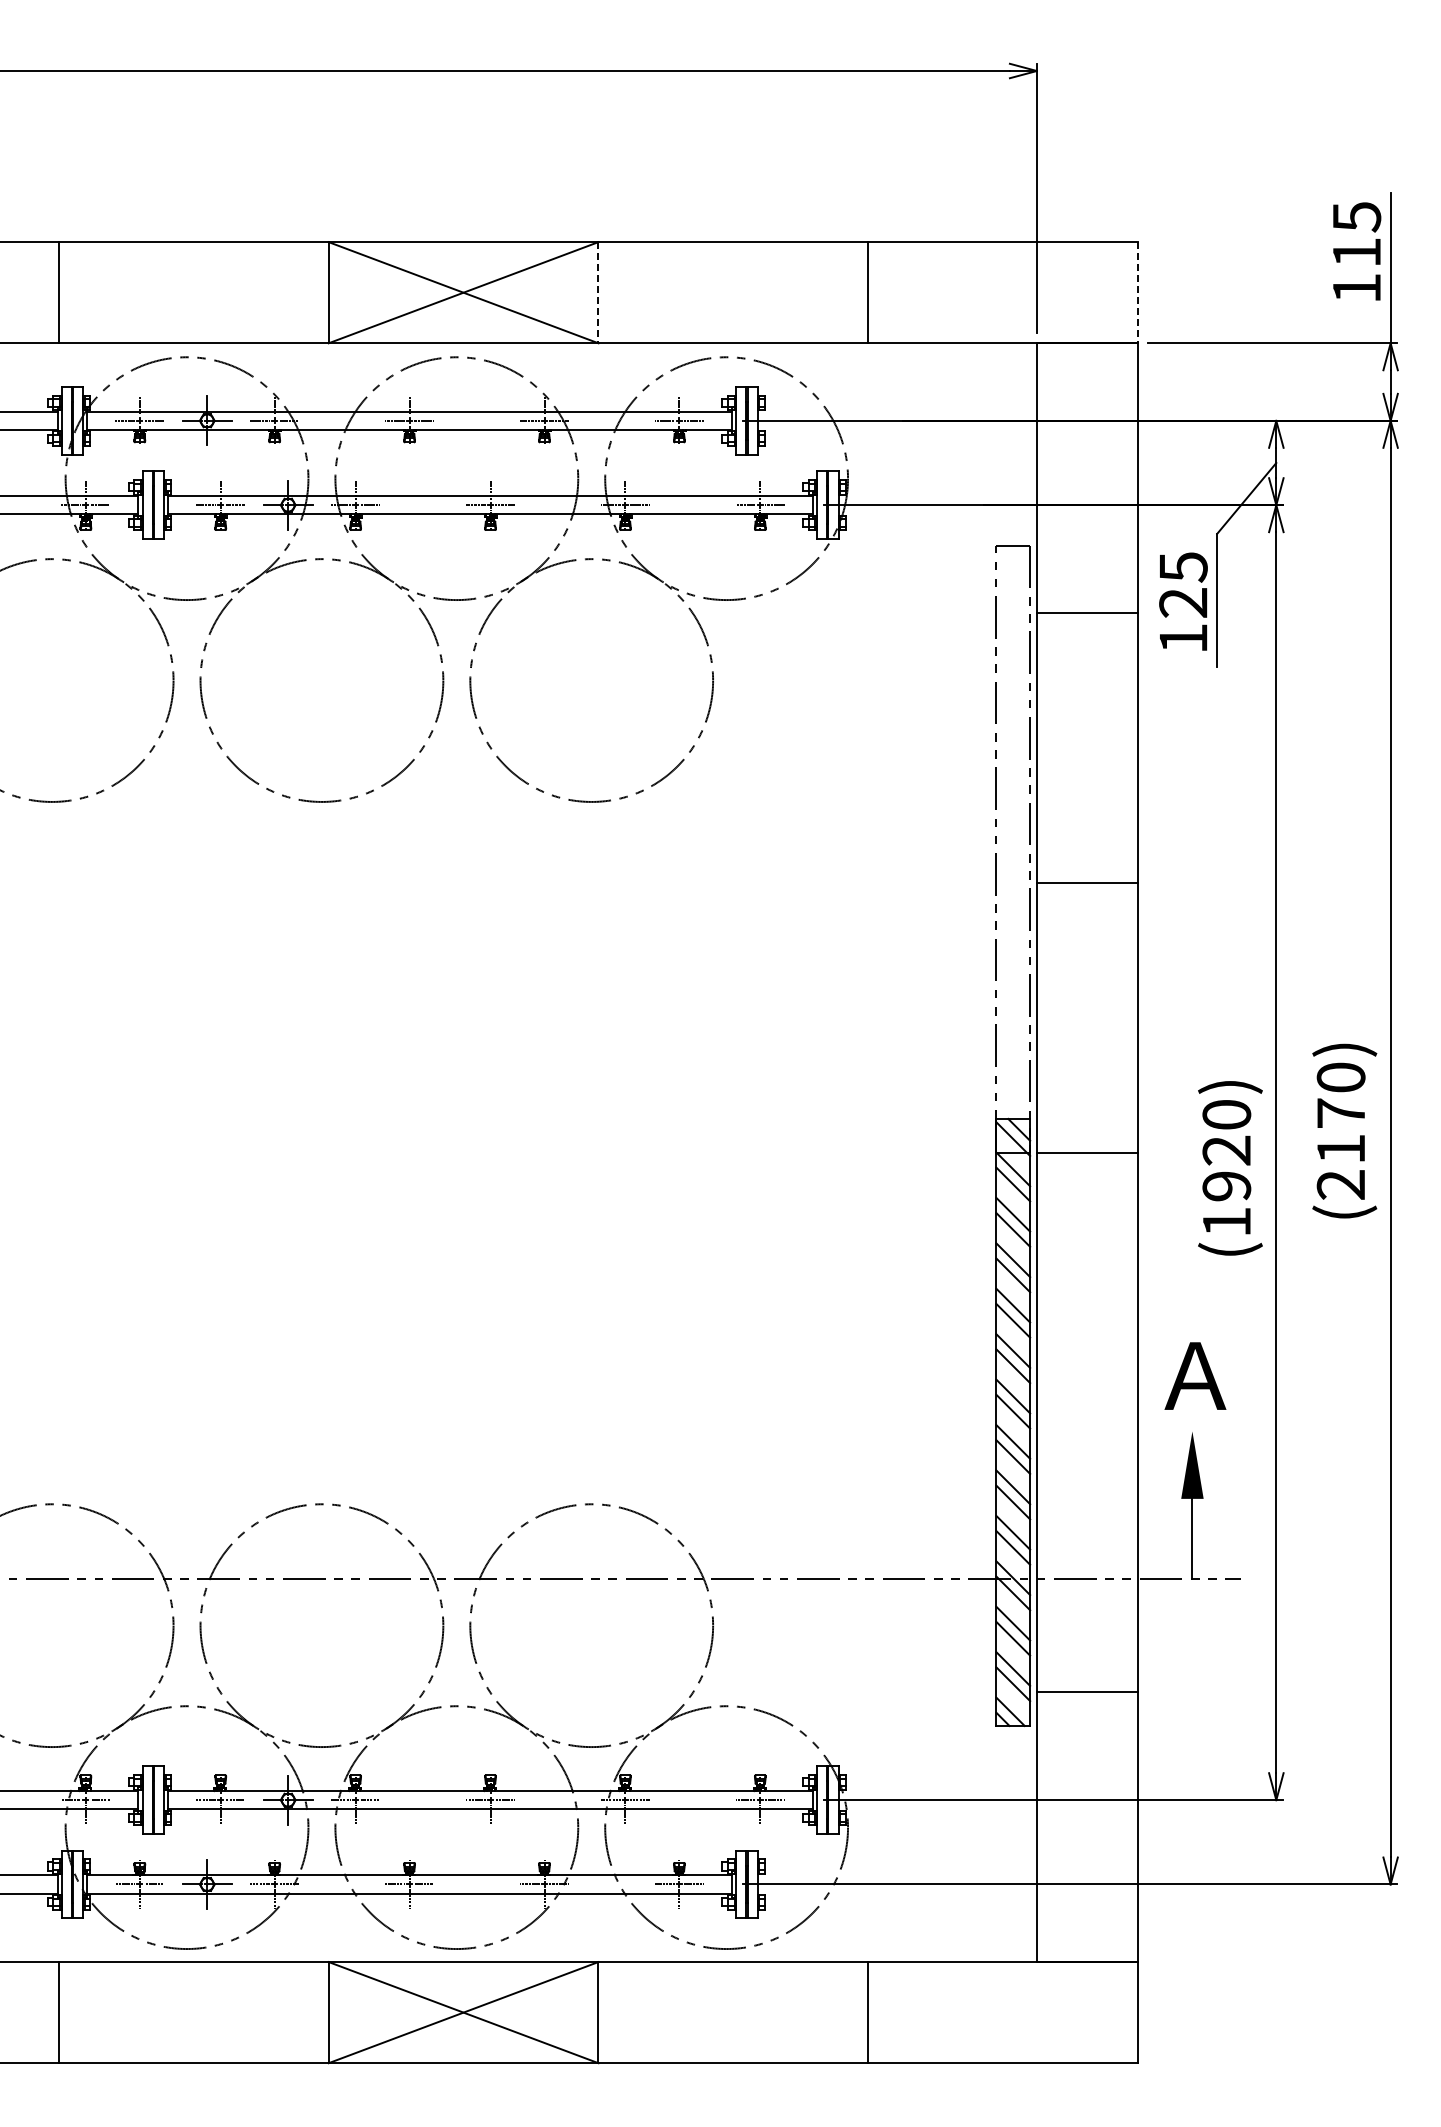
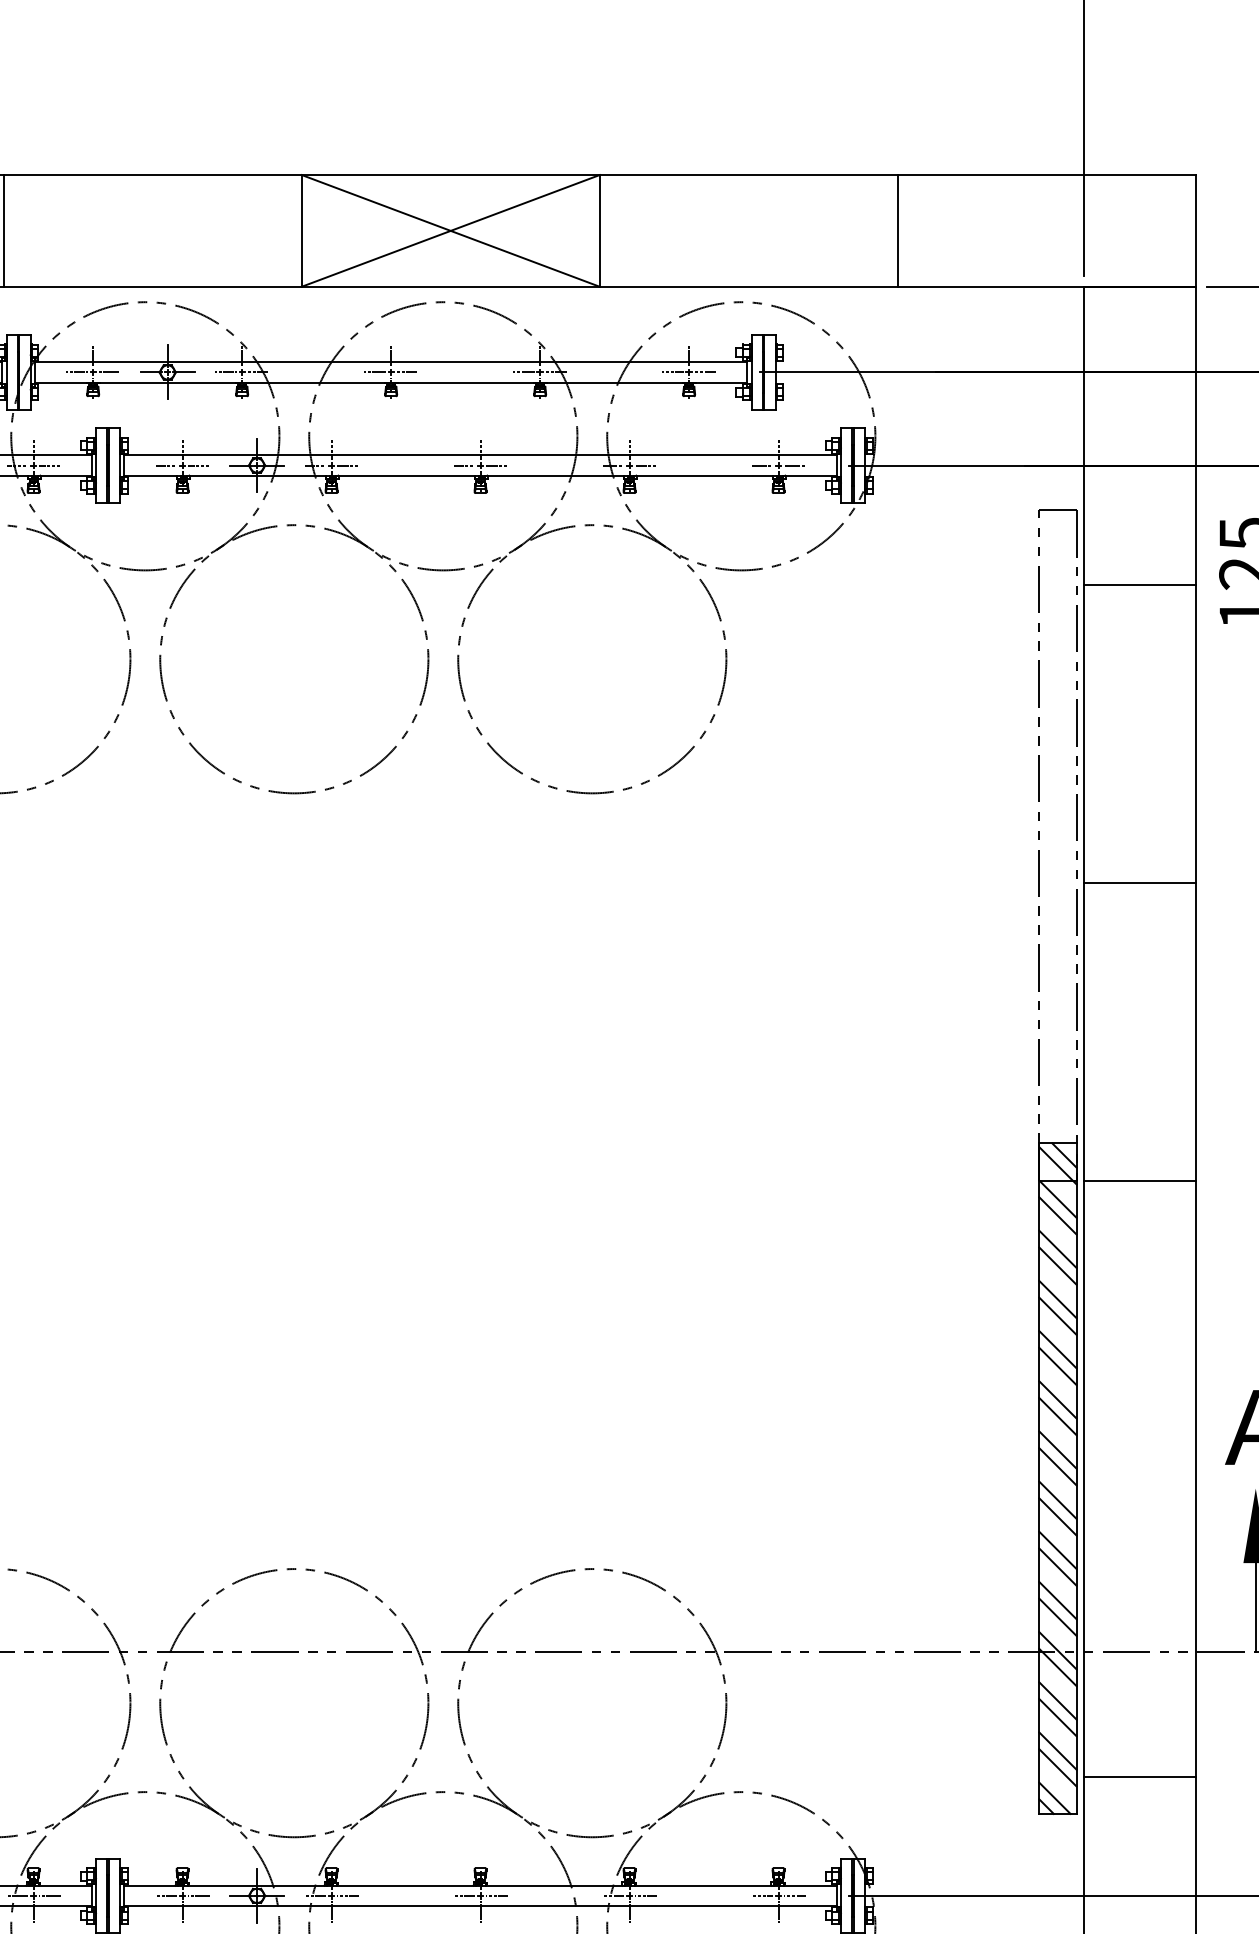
line: (598, 292) -> (599, 230), dashed -> solid
line: (1138, 292) -> (1196, 230), dashed -> solid

